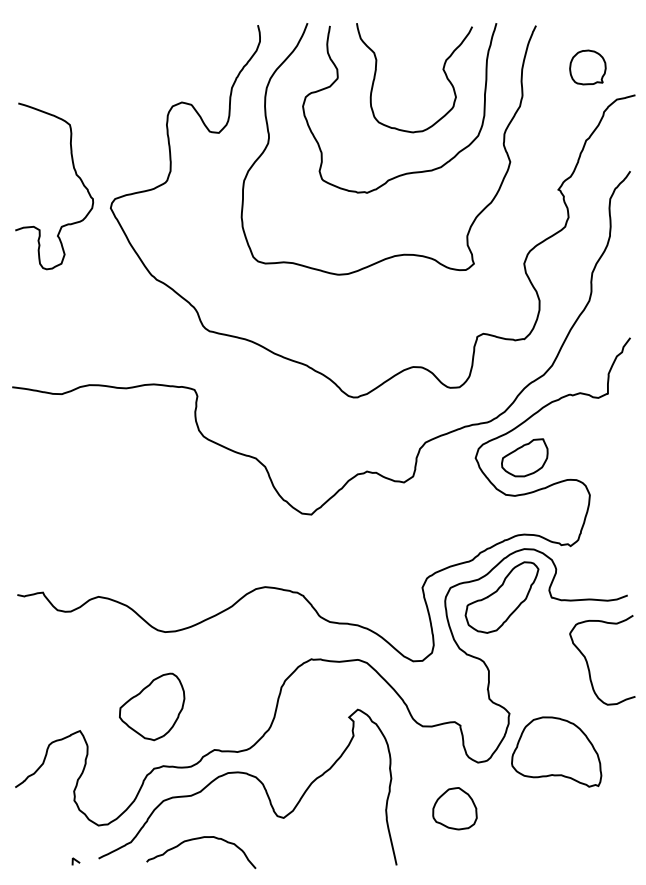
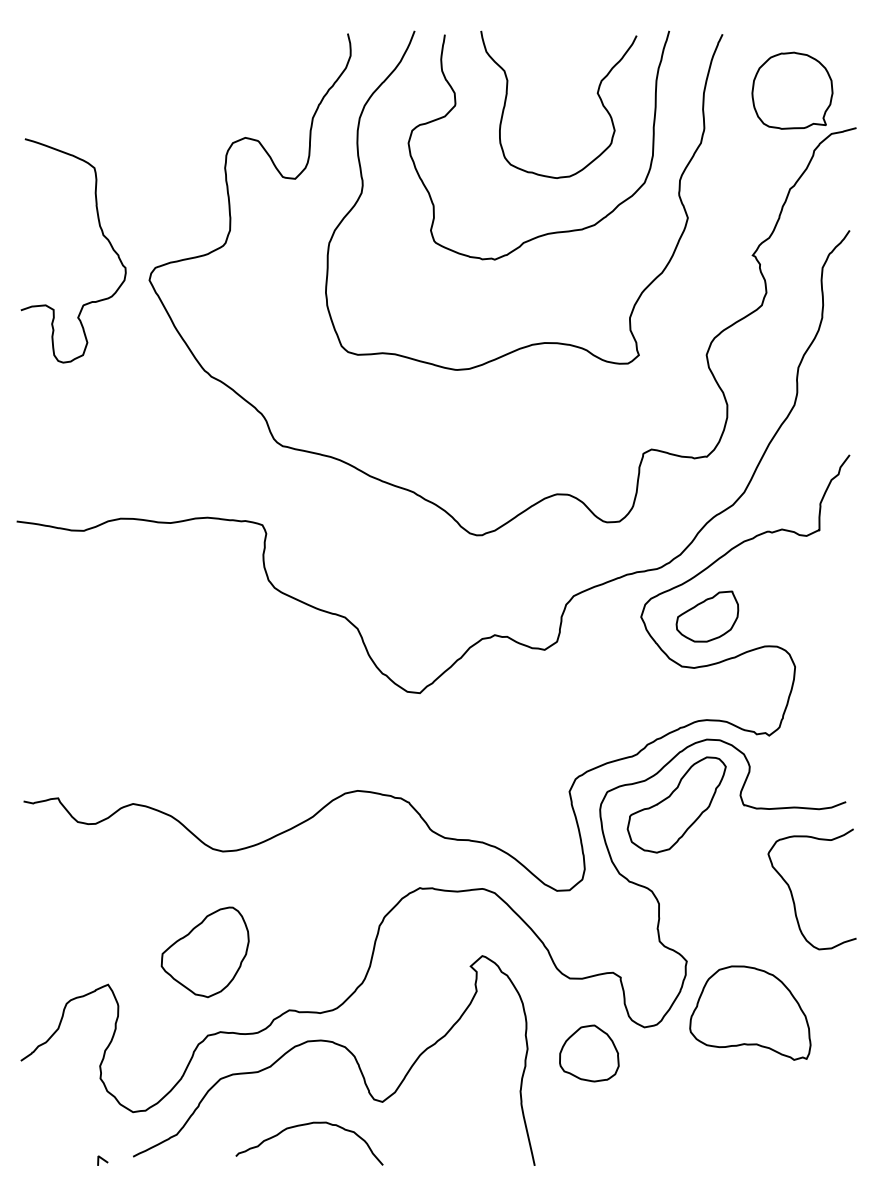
part: (587, 67) -> (792, 90), size x1.67
part: (455, 808) -> (589, 1053), moved
curve: (199, 839) -> (306, 1125), moved

